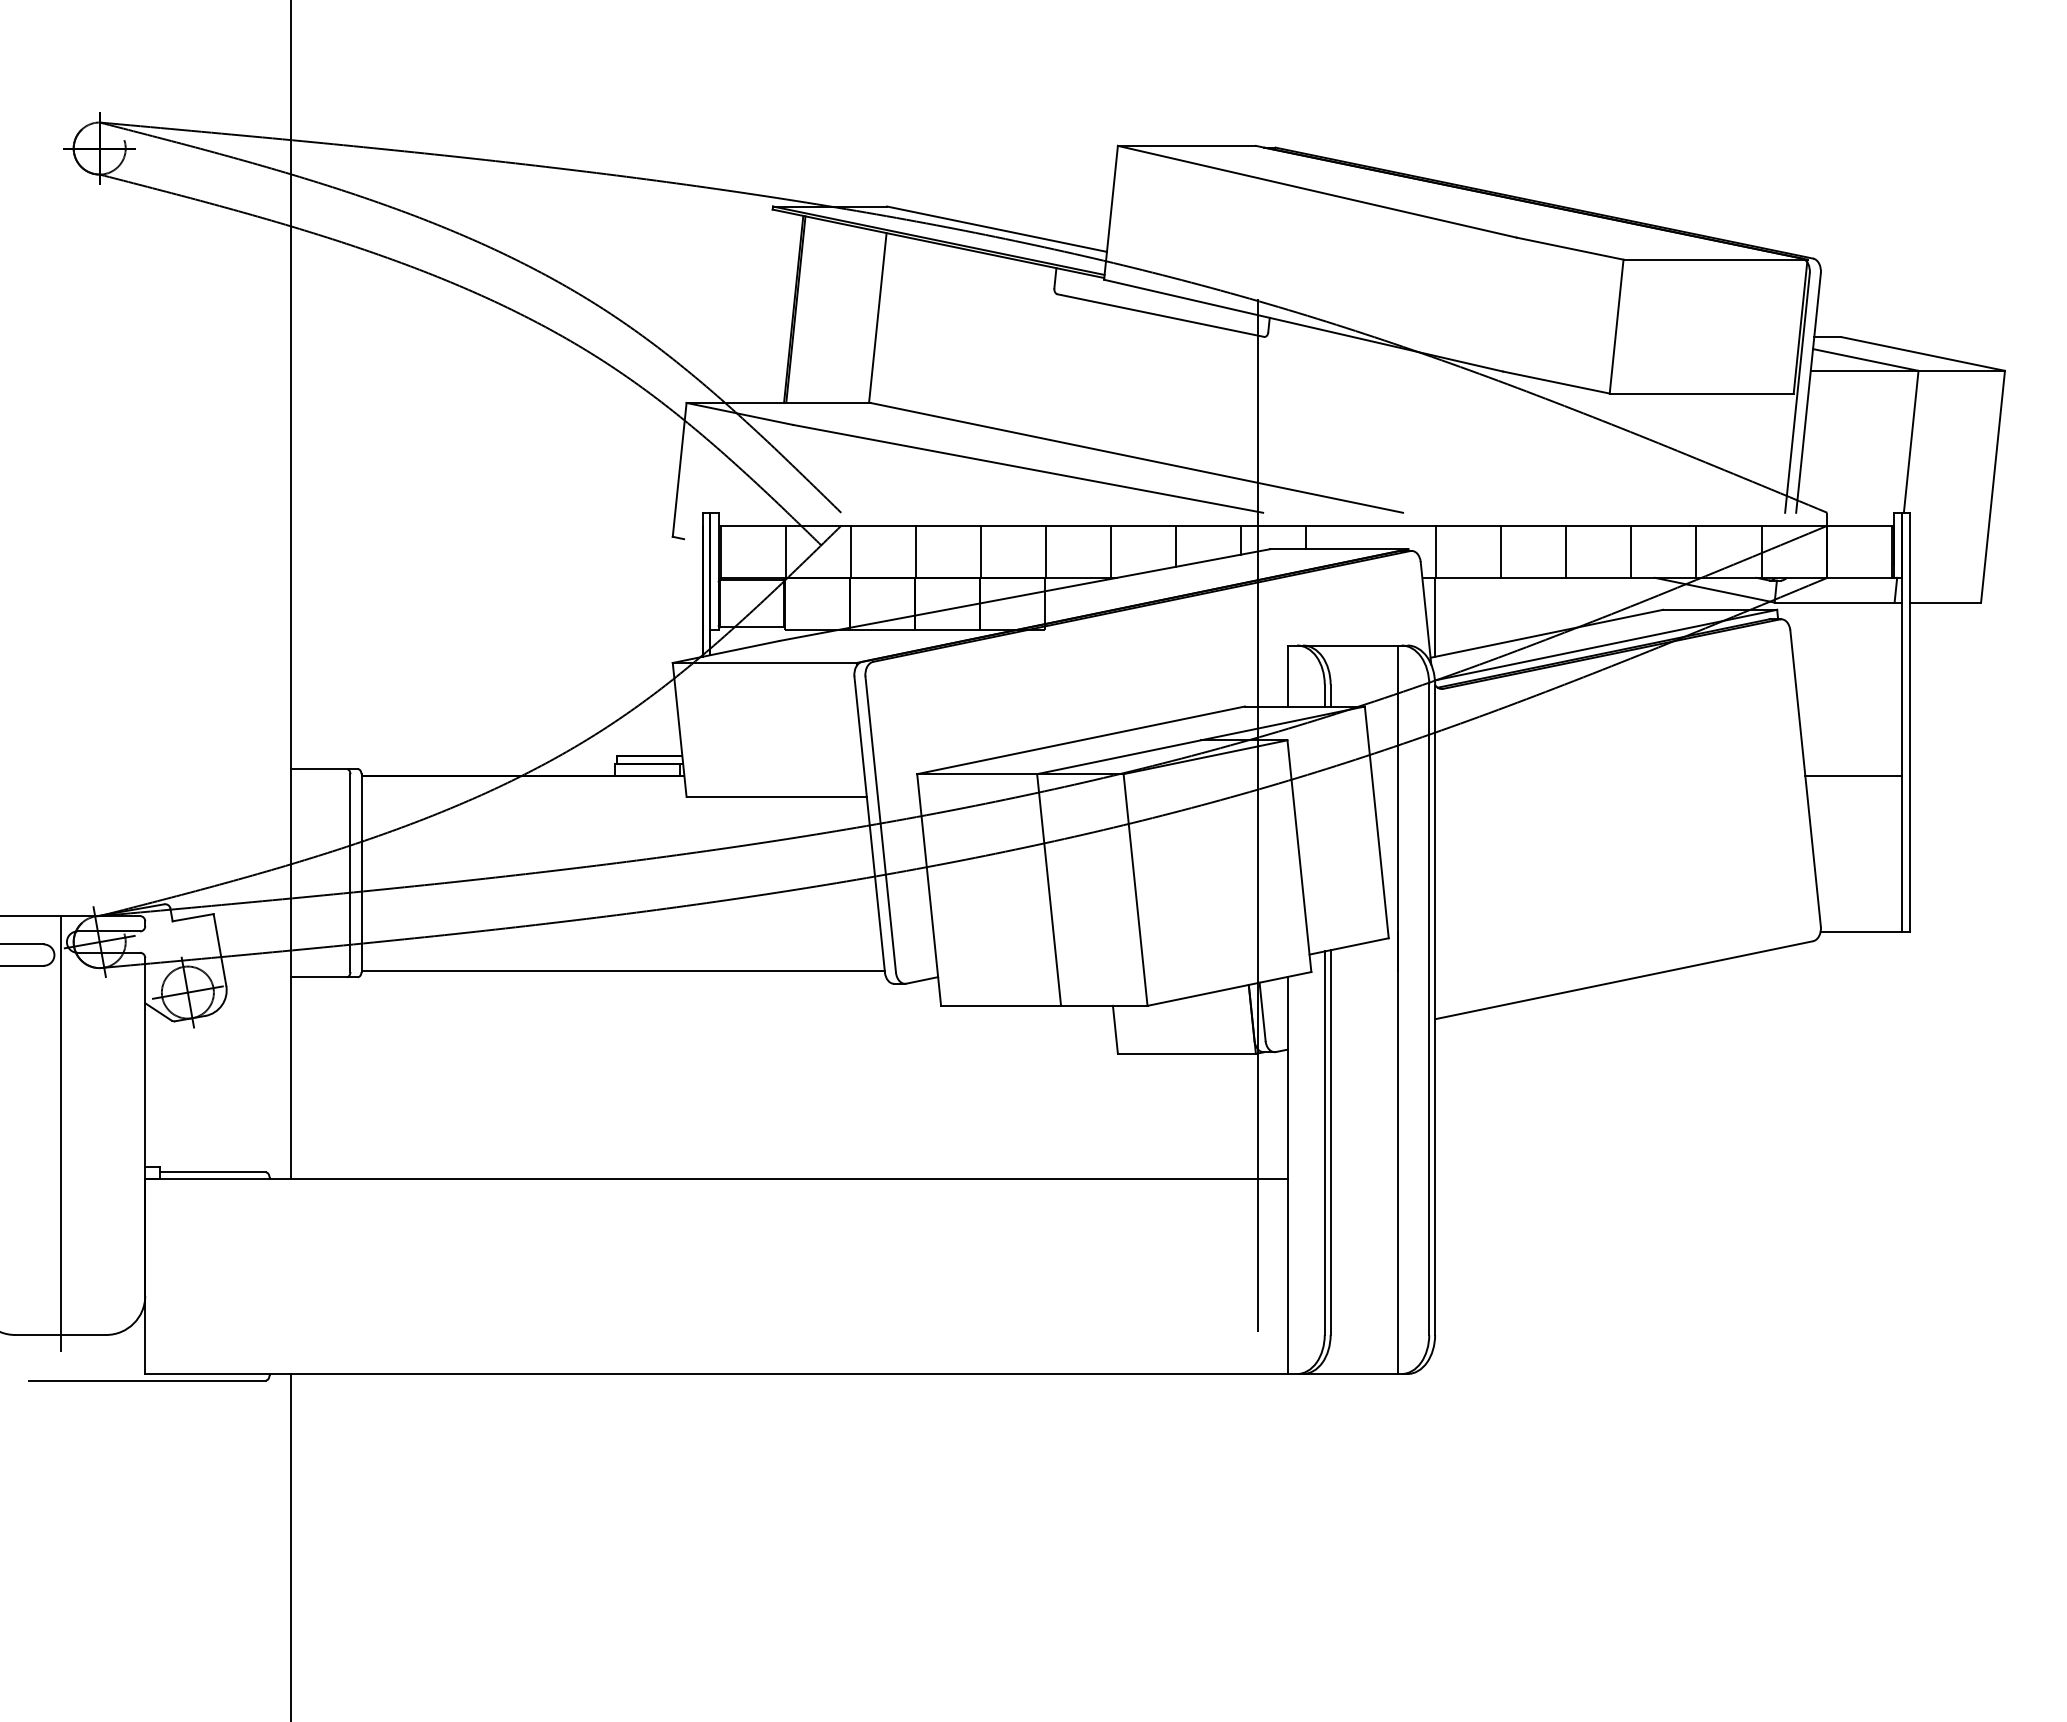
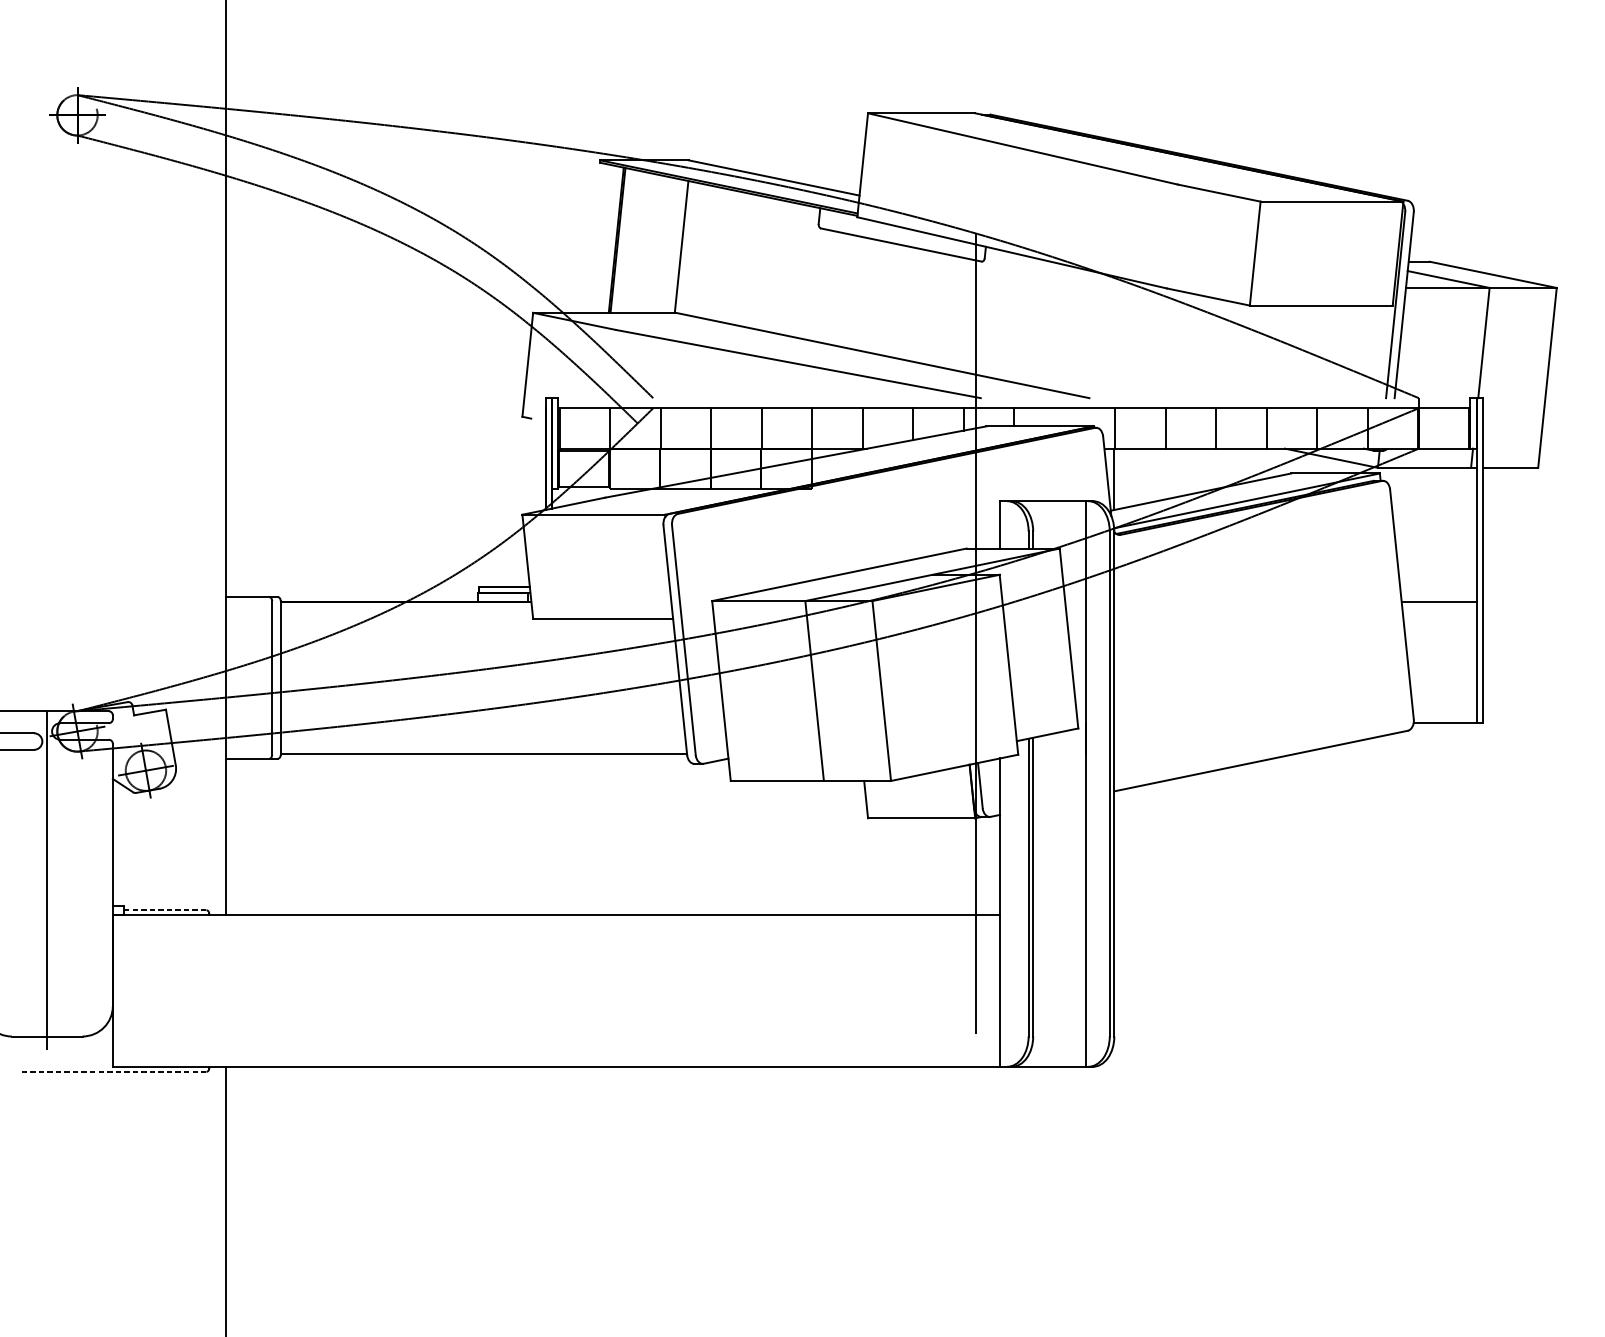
line: (213, 1172) -> (165, 910), solid -> dashed
line: (147, 1380) -> (114, 1071), solid -> dashed

